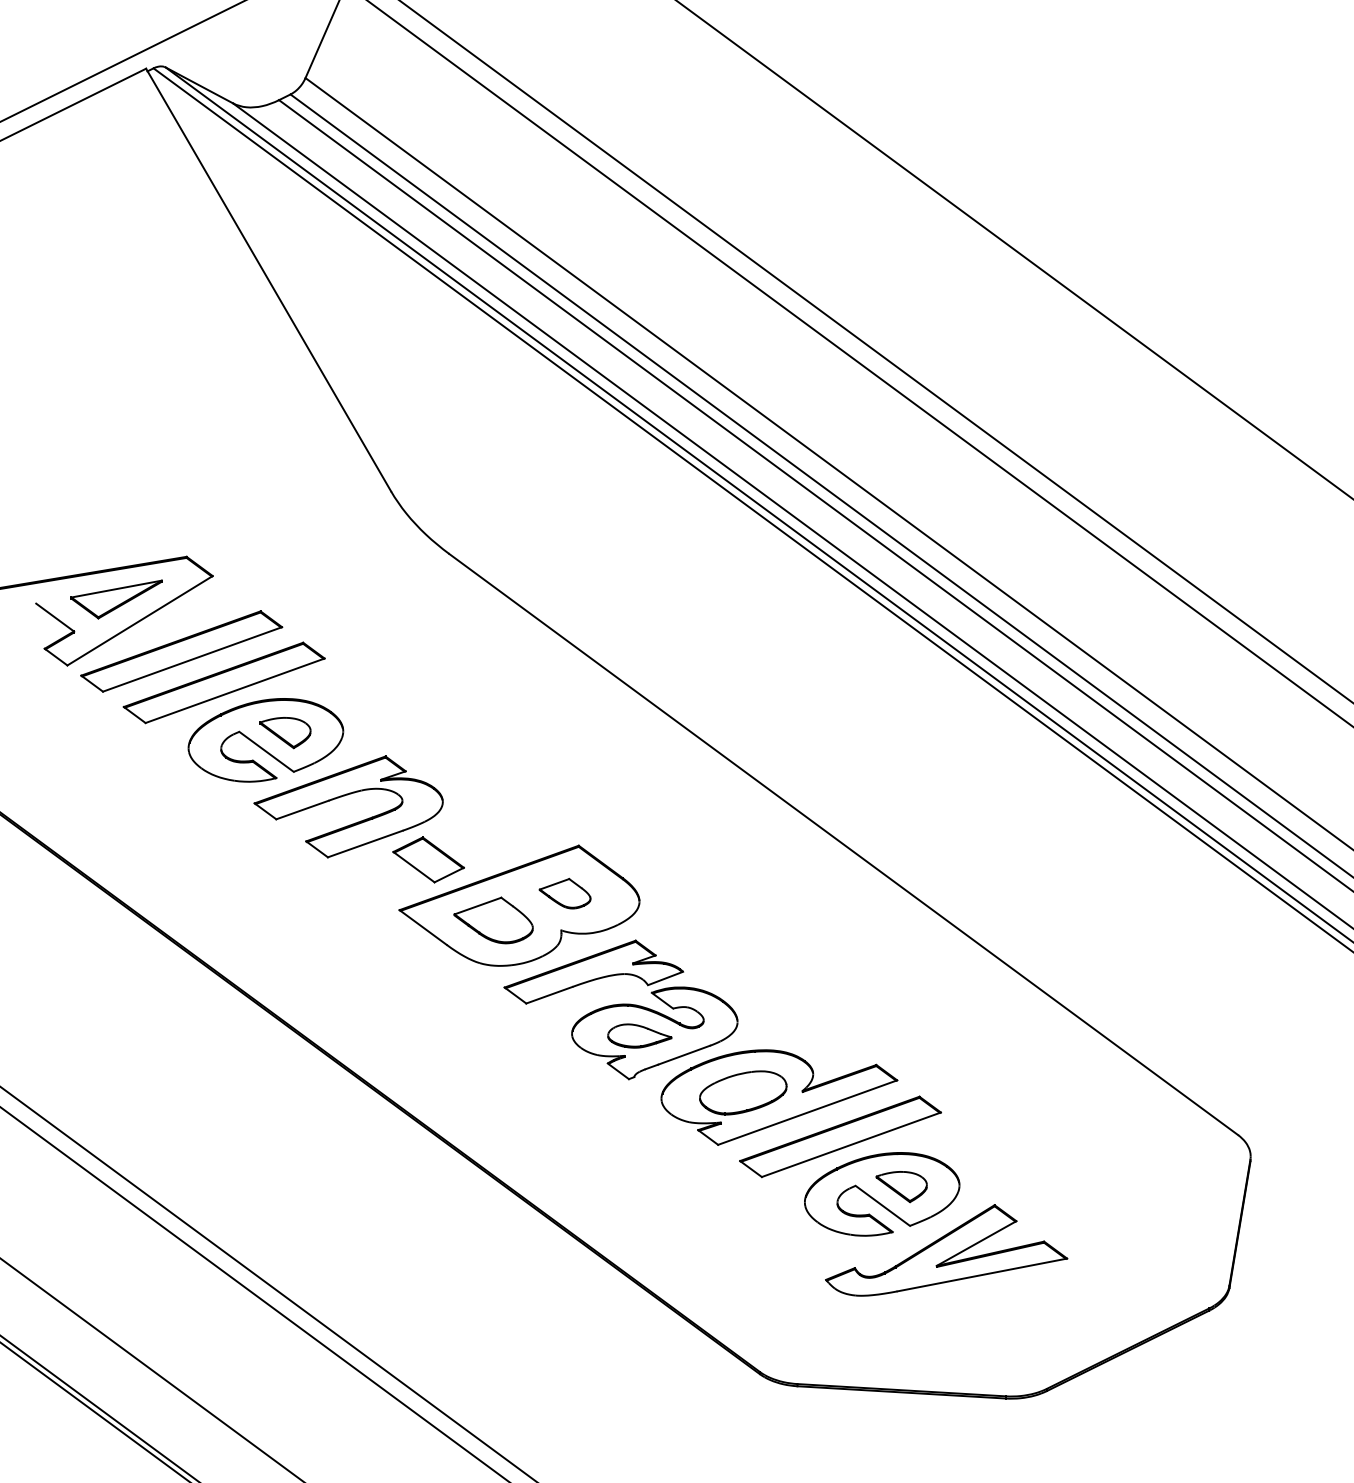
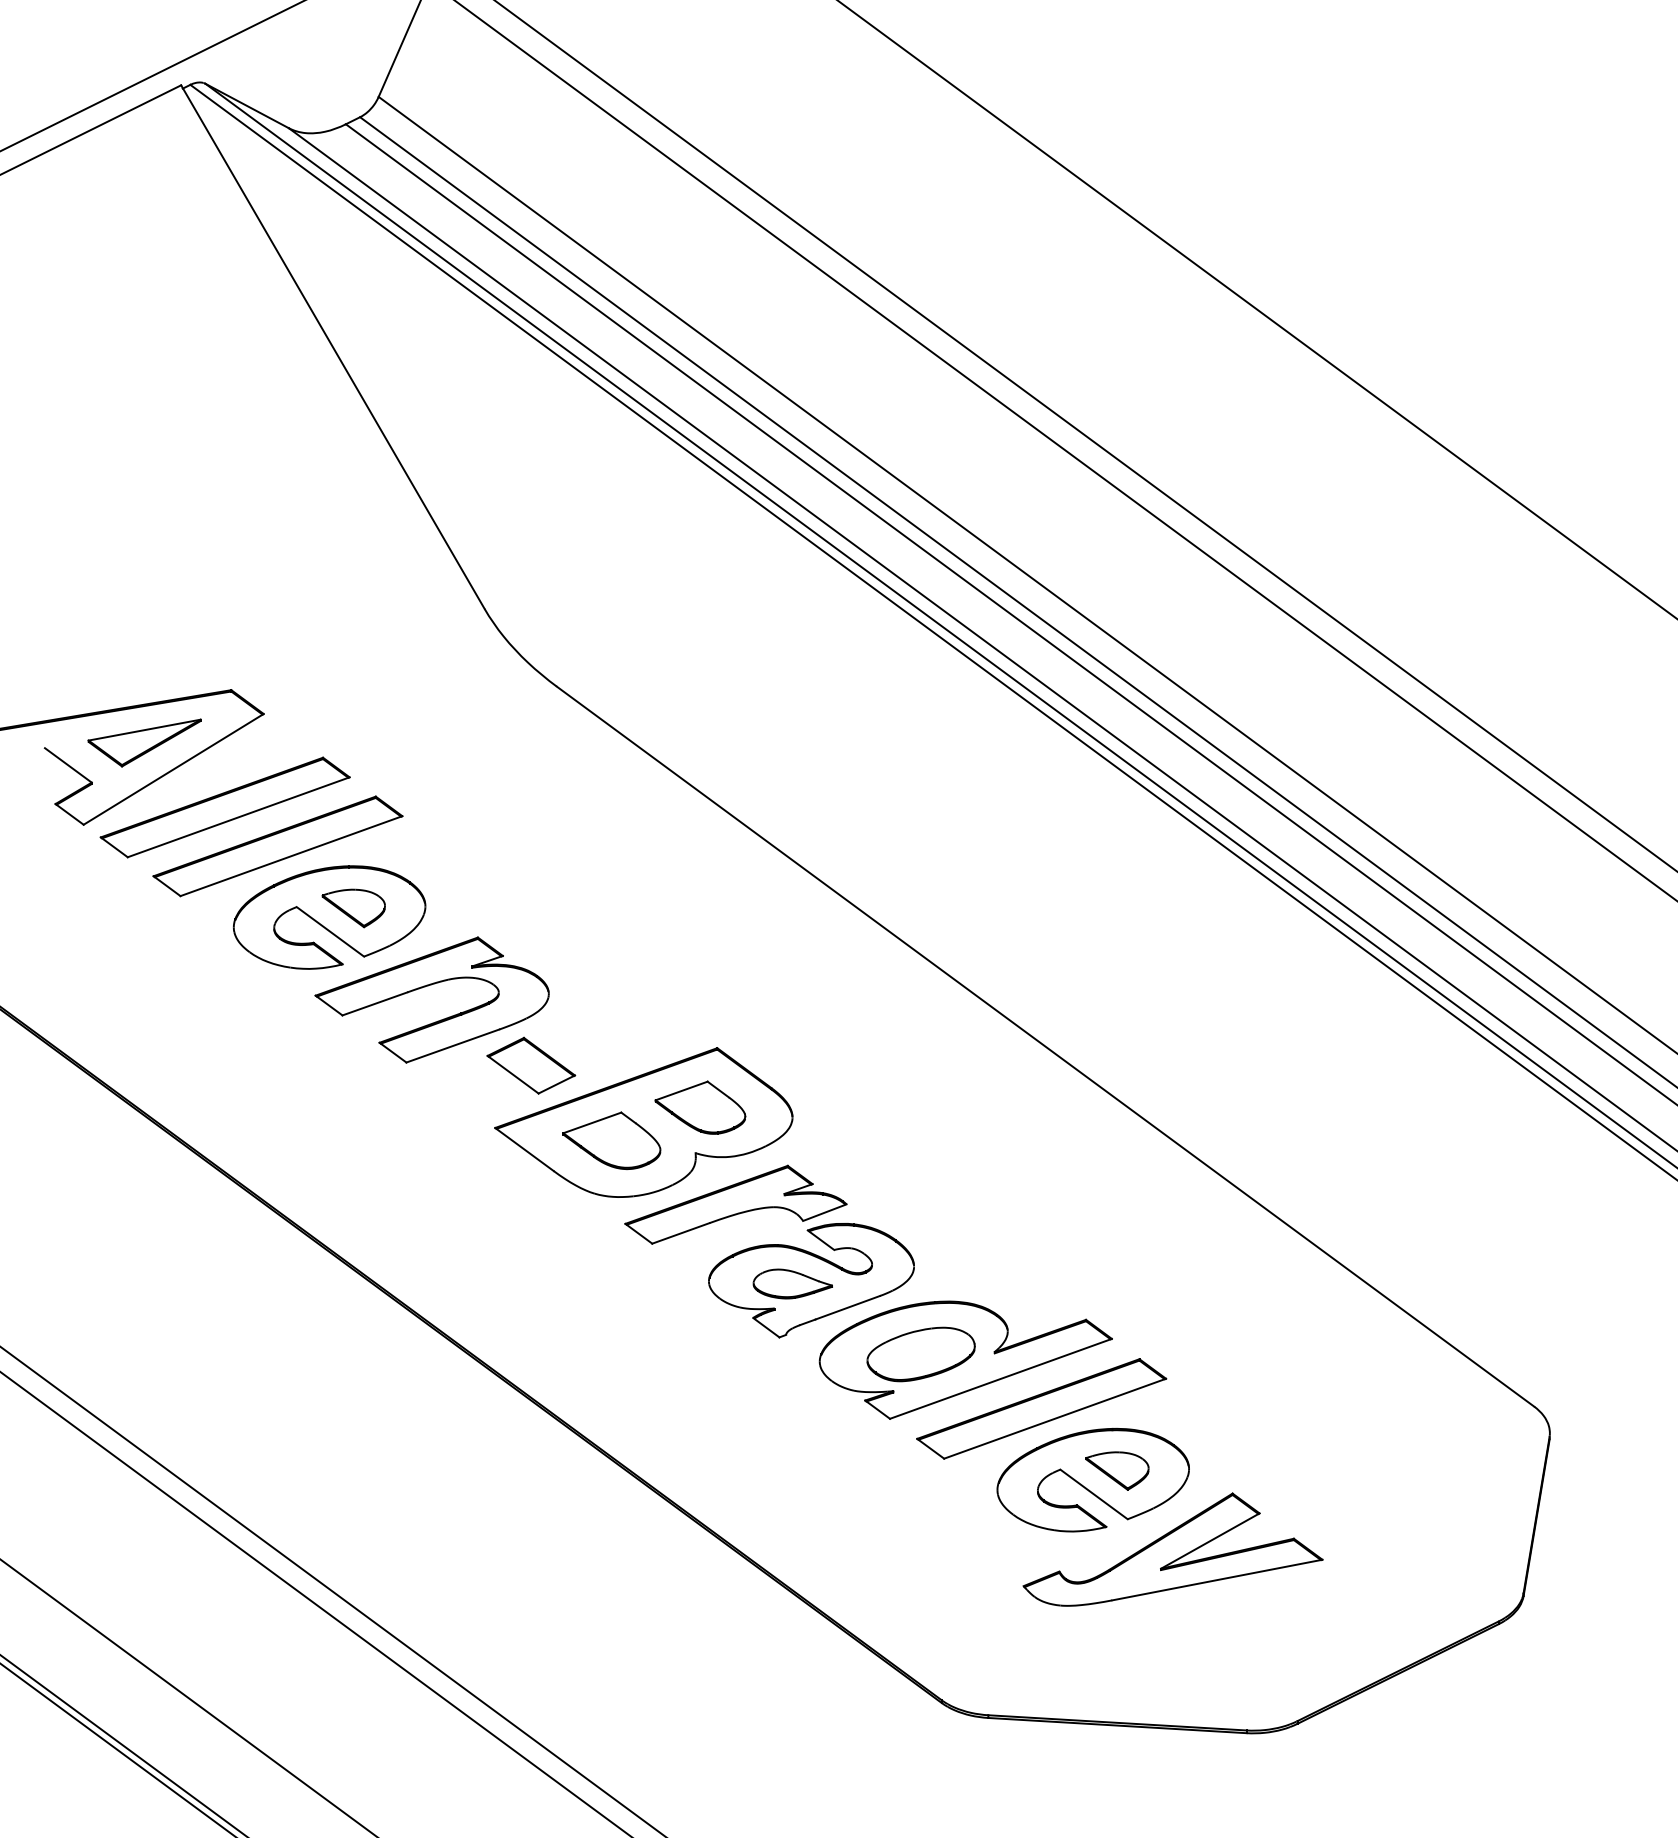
part: (565, 893) -> (700, 1107), size x1.43

